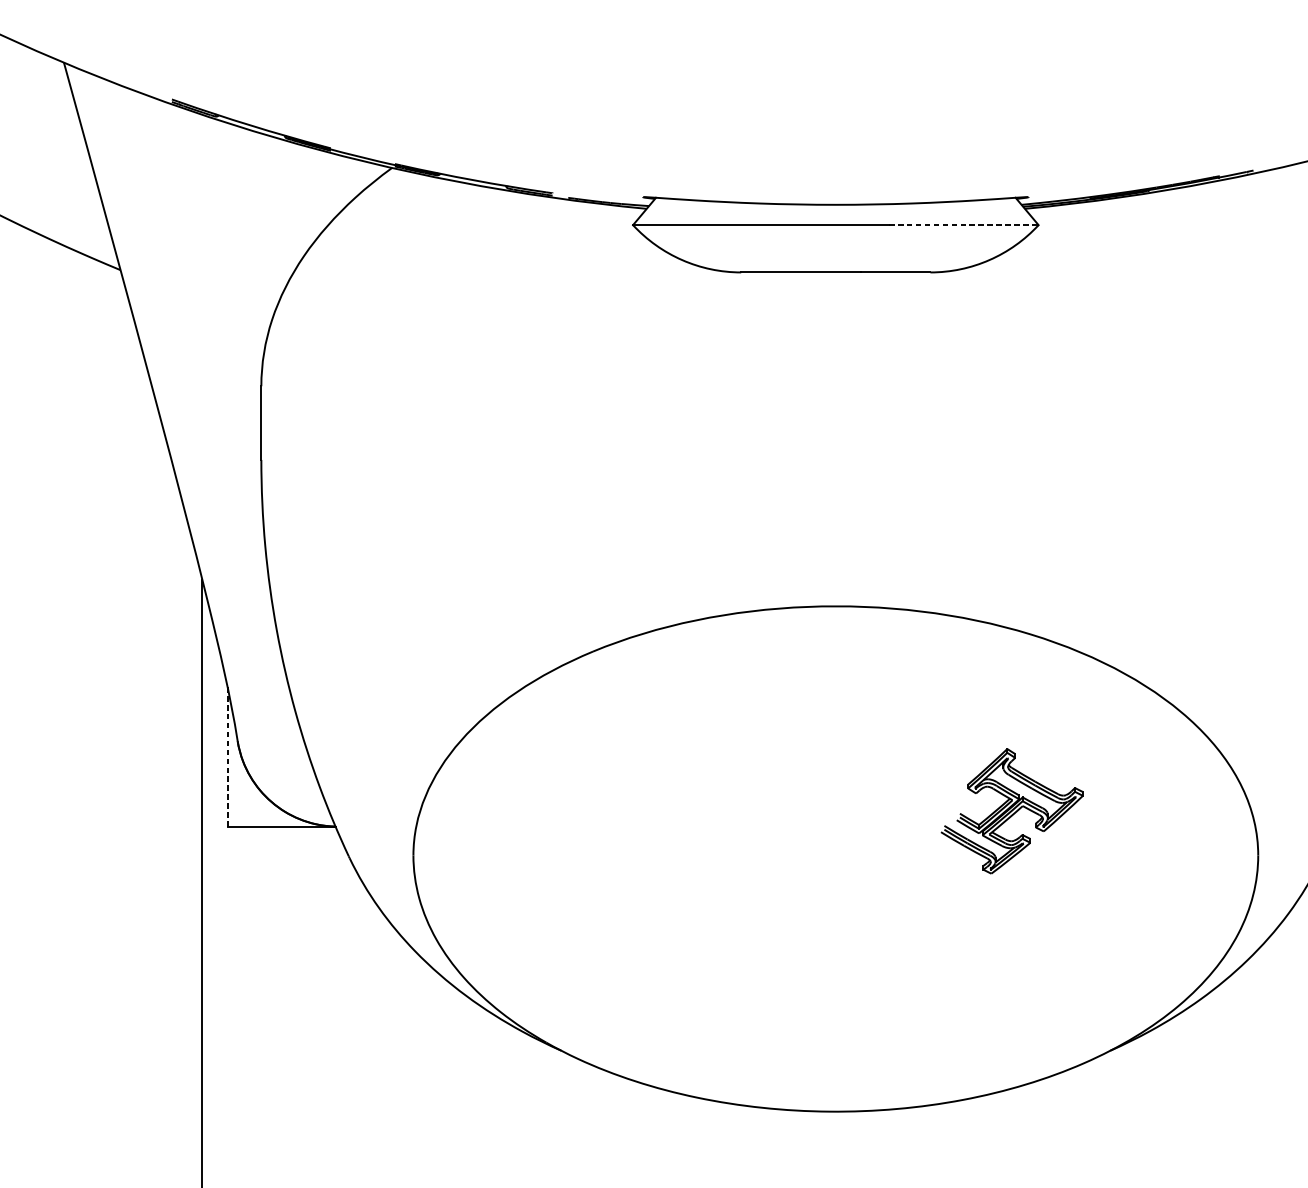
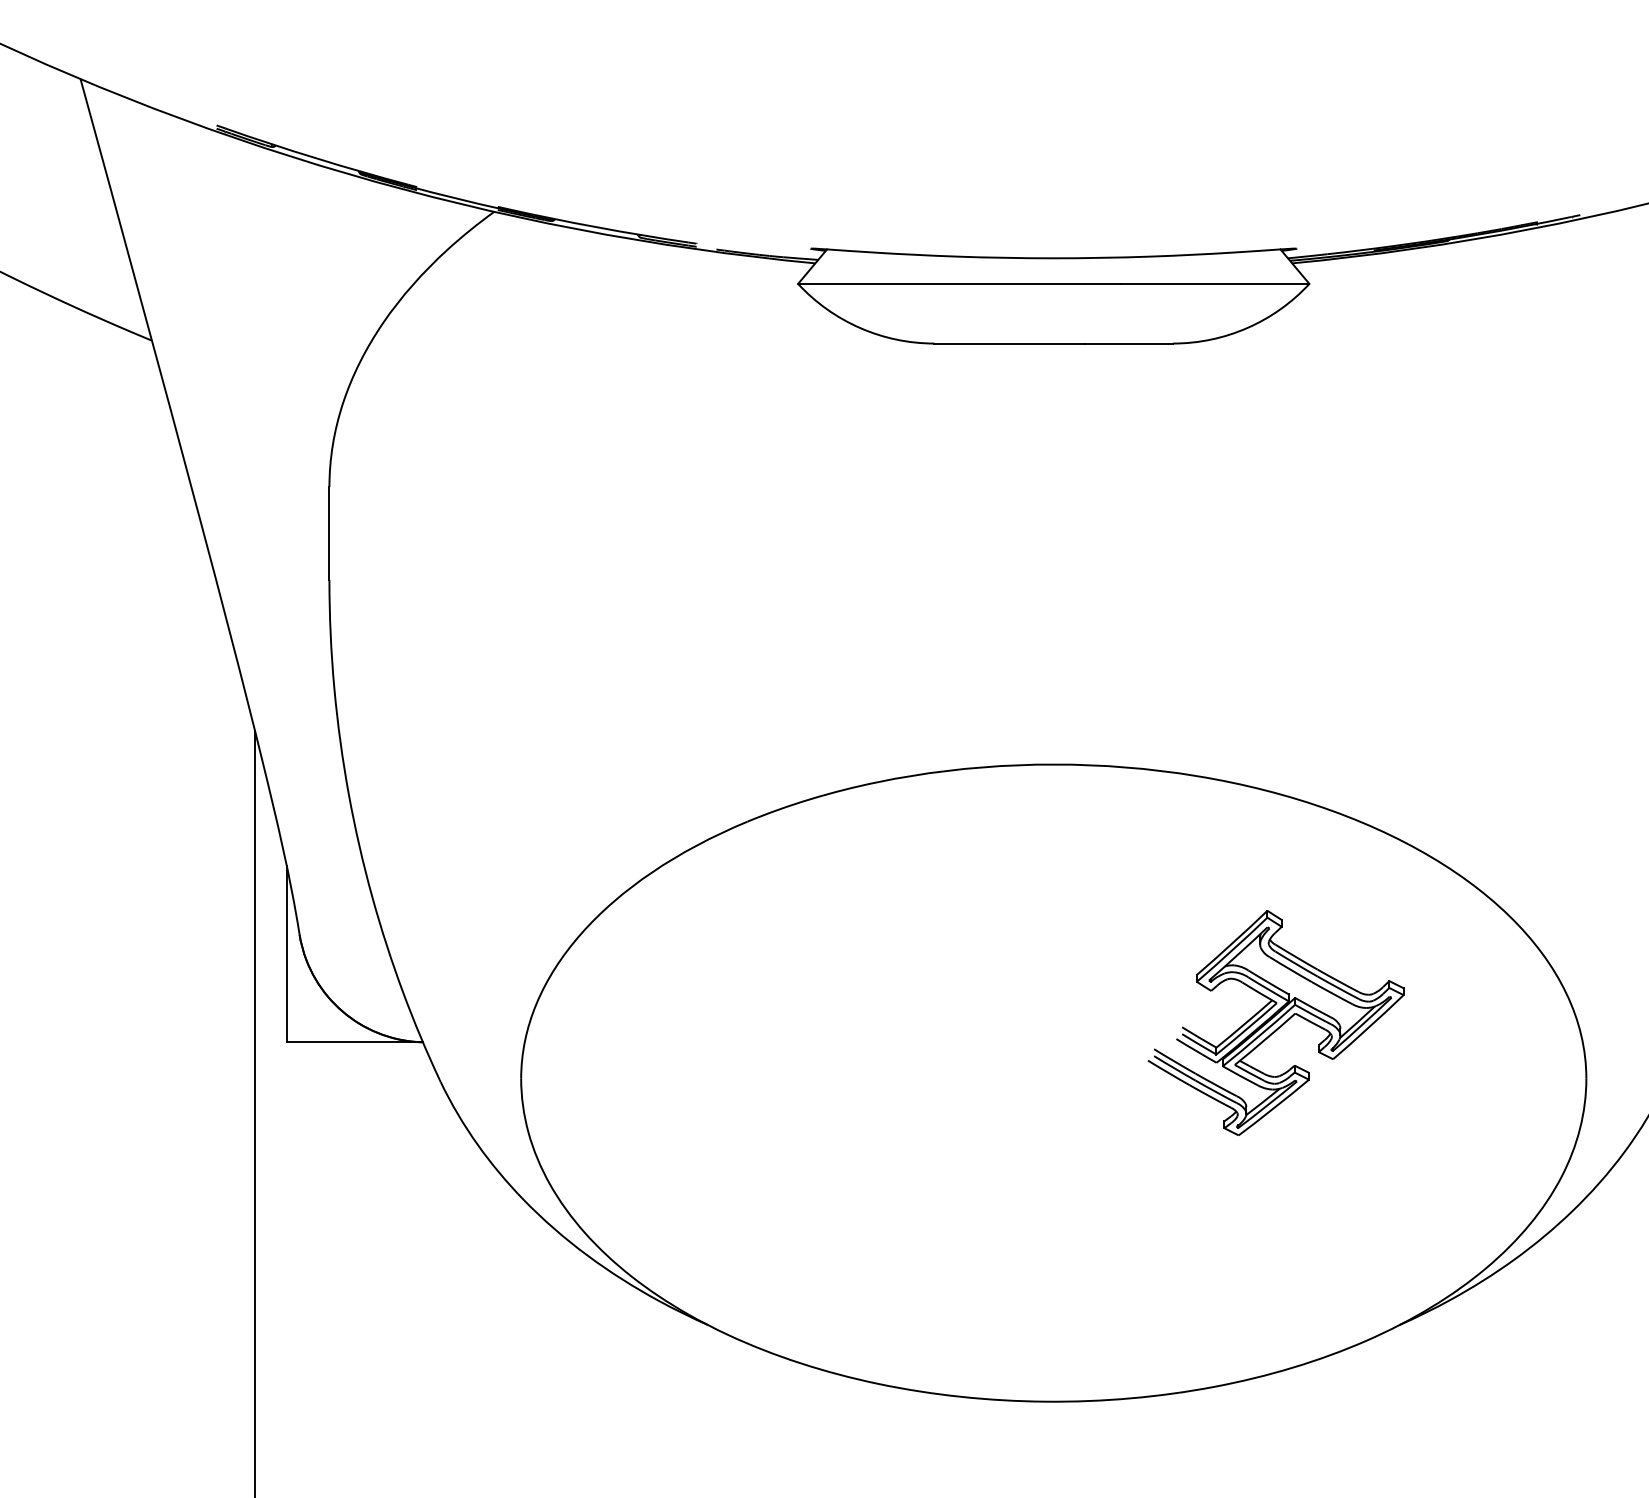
line: (964, 224) -> (1215, 283), dashed -> solid
line: (227, 756) -> (286, 953), dashed -> solid
part: (1011, 810) -> (1275, 1022), size x1.43

